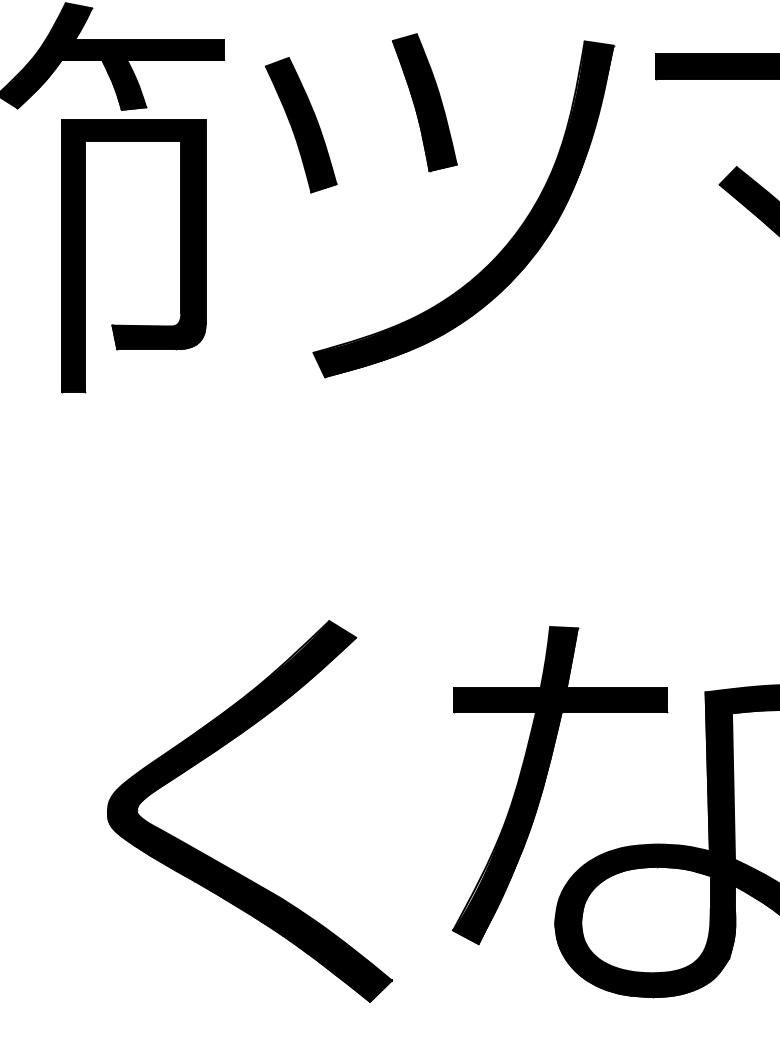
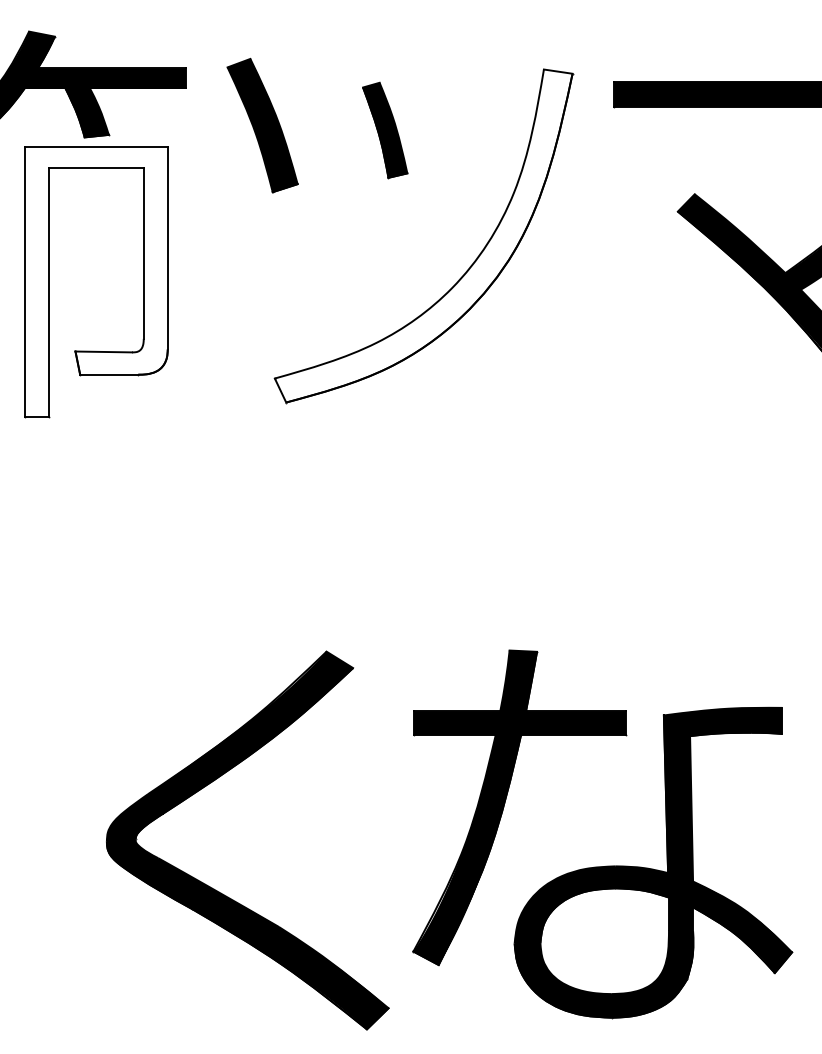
part: (423, 102) -> (384, 130), size x0.7
part: (301, 125) -> (262, 125), moved
fill: (463, 208) -> (423, 235), removed
fill: (132, 255) -> (95, 281), removed
part: (223, 863) -> (221, 892), moved

